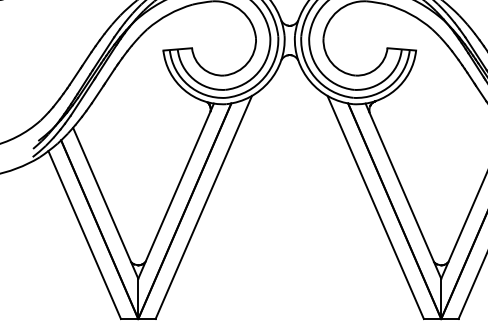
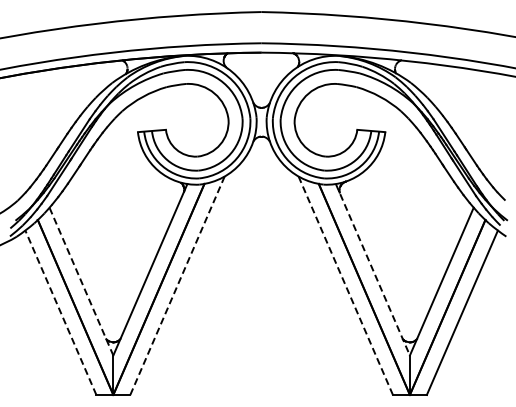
line: (404, 191) -> (373, 270), solid -> dashed
line: (105, 204) -> (81, 282), solid -> dashed
line: (203, 207) -> (177, 285), solid -> dashed
line: (375, 207) -> (345, 285), solid -> dashed
line: (84, 234) -> (60, 312), solid -> dashed

